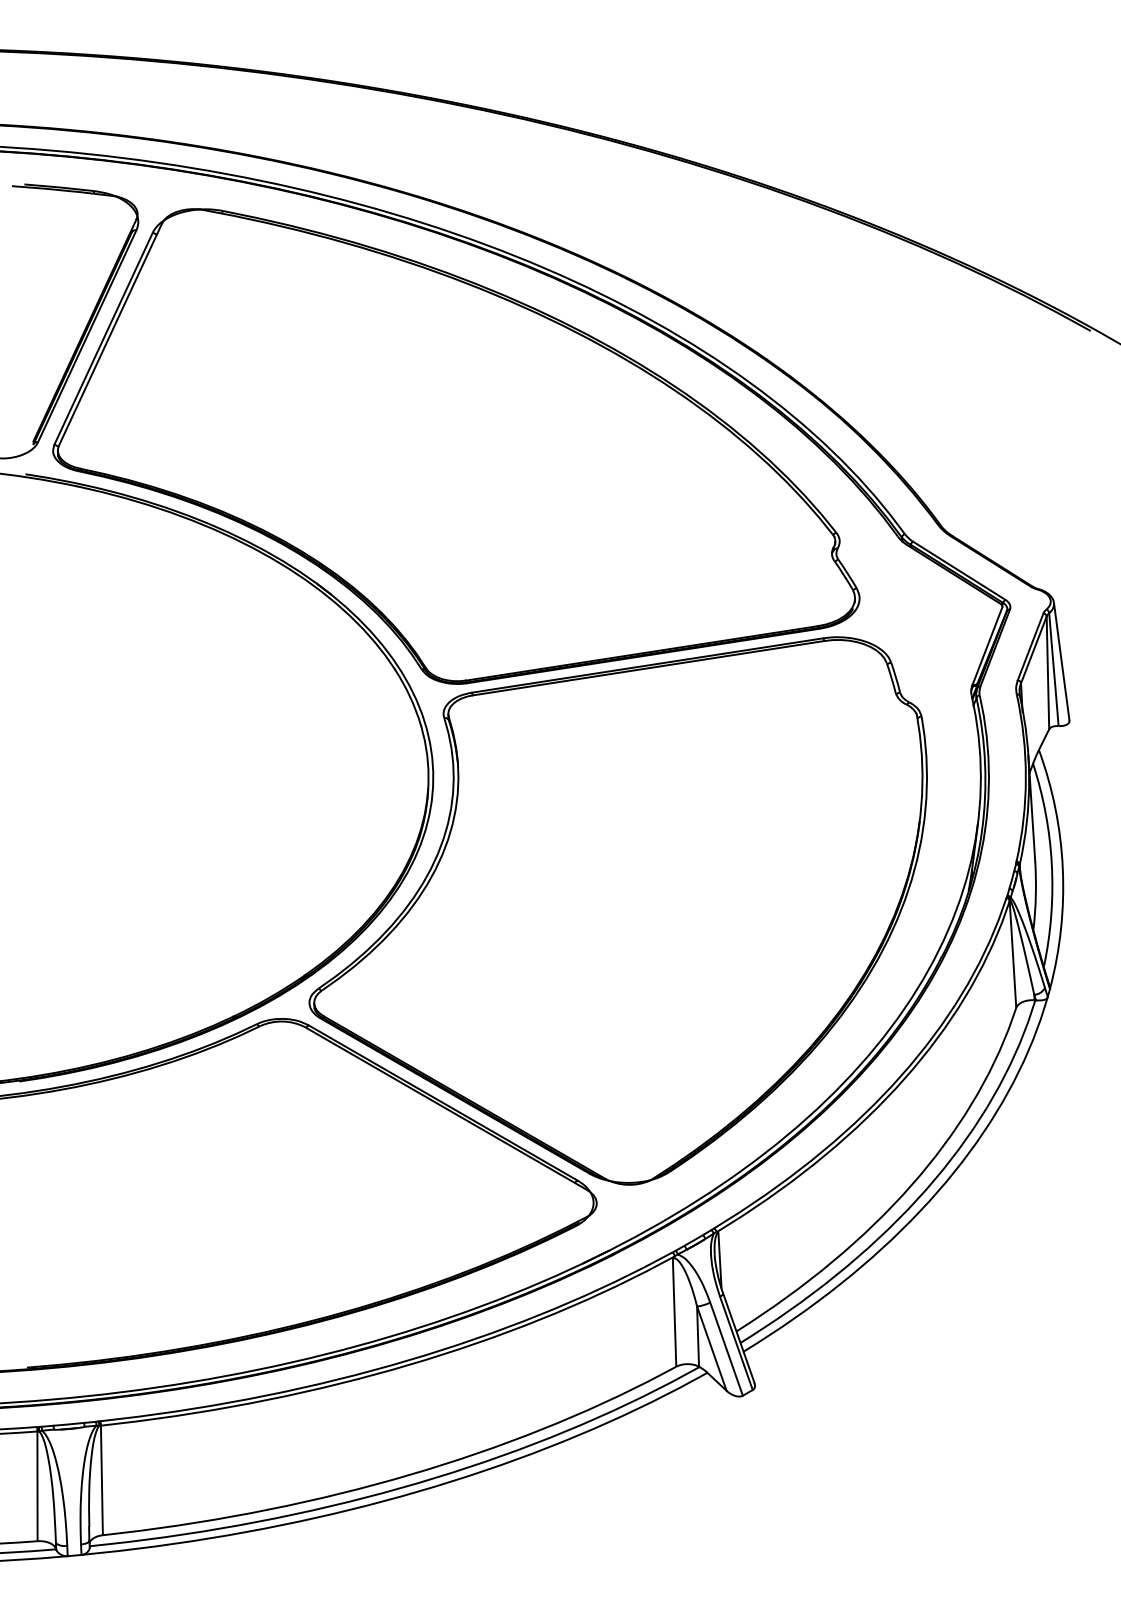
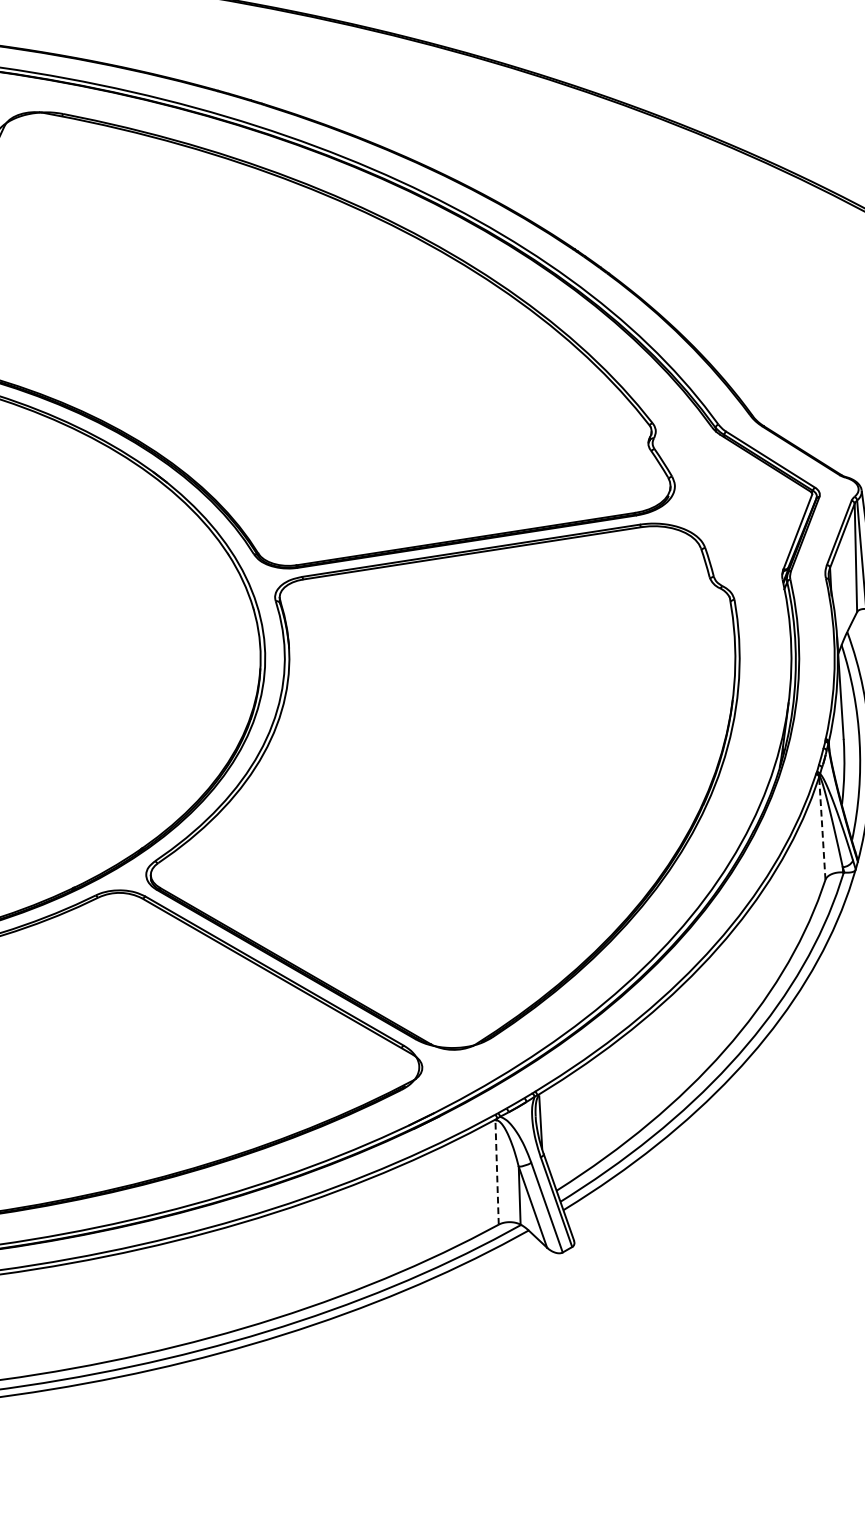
line: (1012, 954) -> (821, 828), solid -> dashed
line: (674, 1312) -> (497, 1172), solid -> dashed

